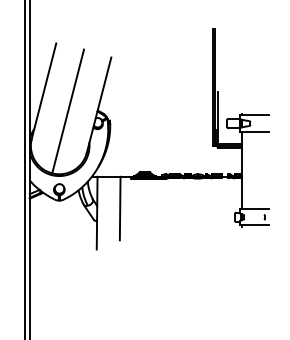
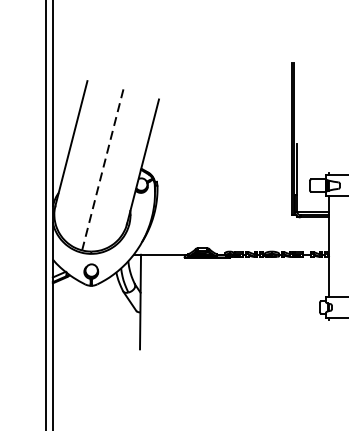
line: (68, 111) -> (103, 169), solid -> dashed
line: (119, 208) -> (169, 296), removed

